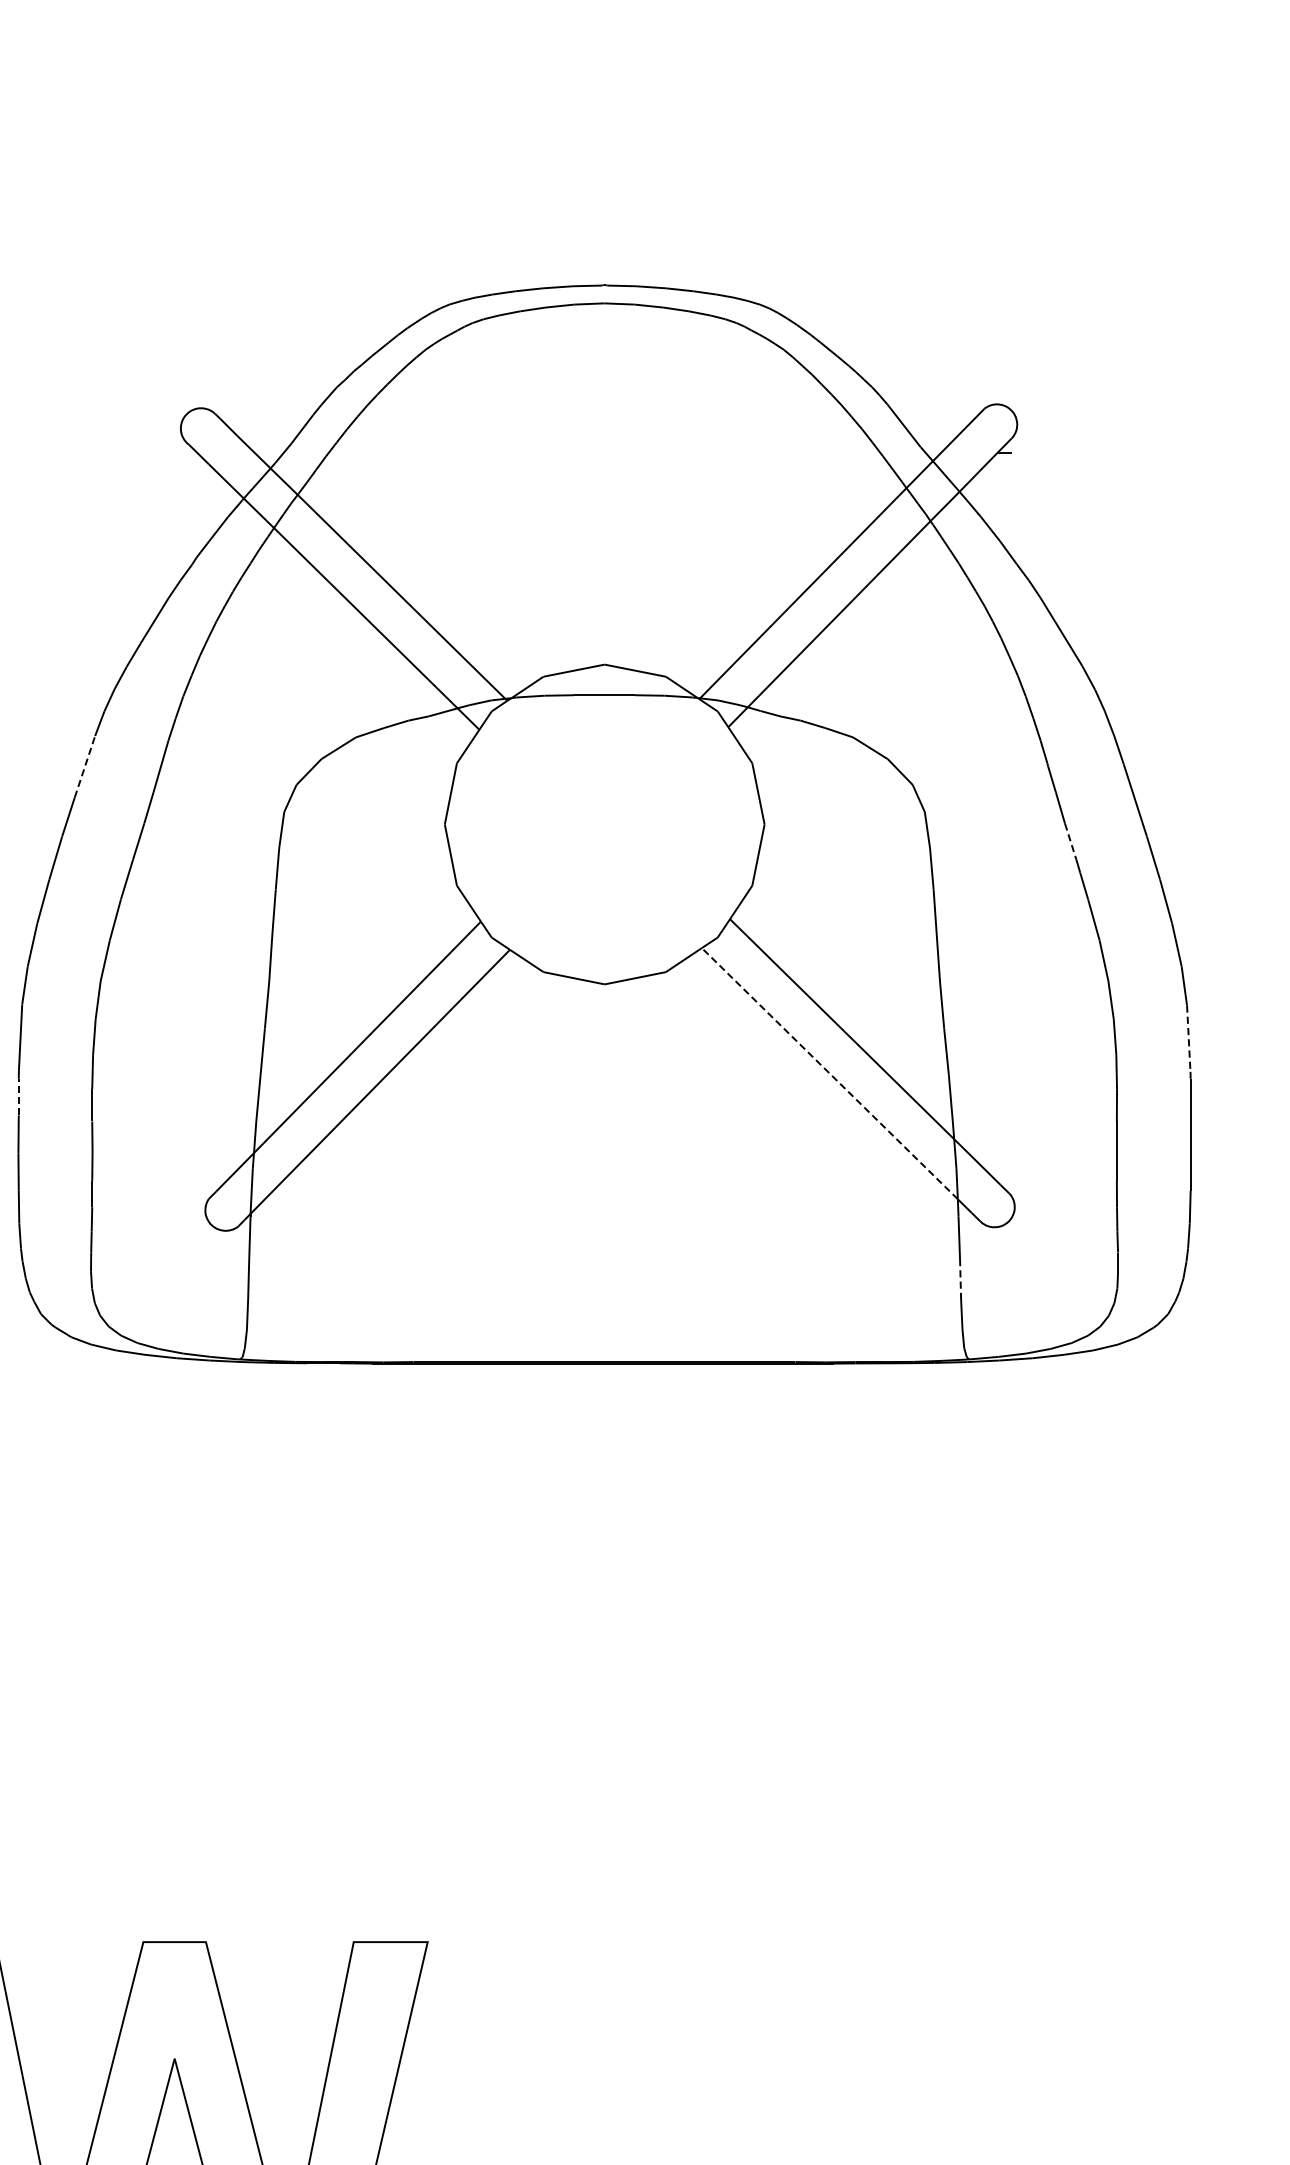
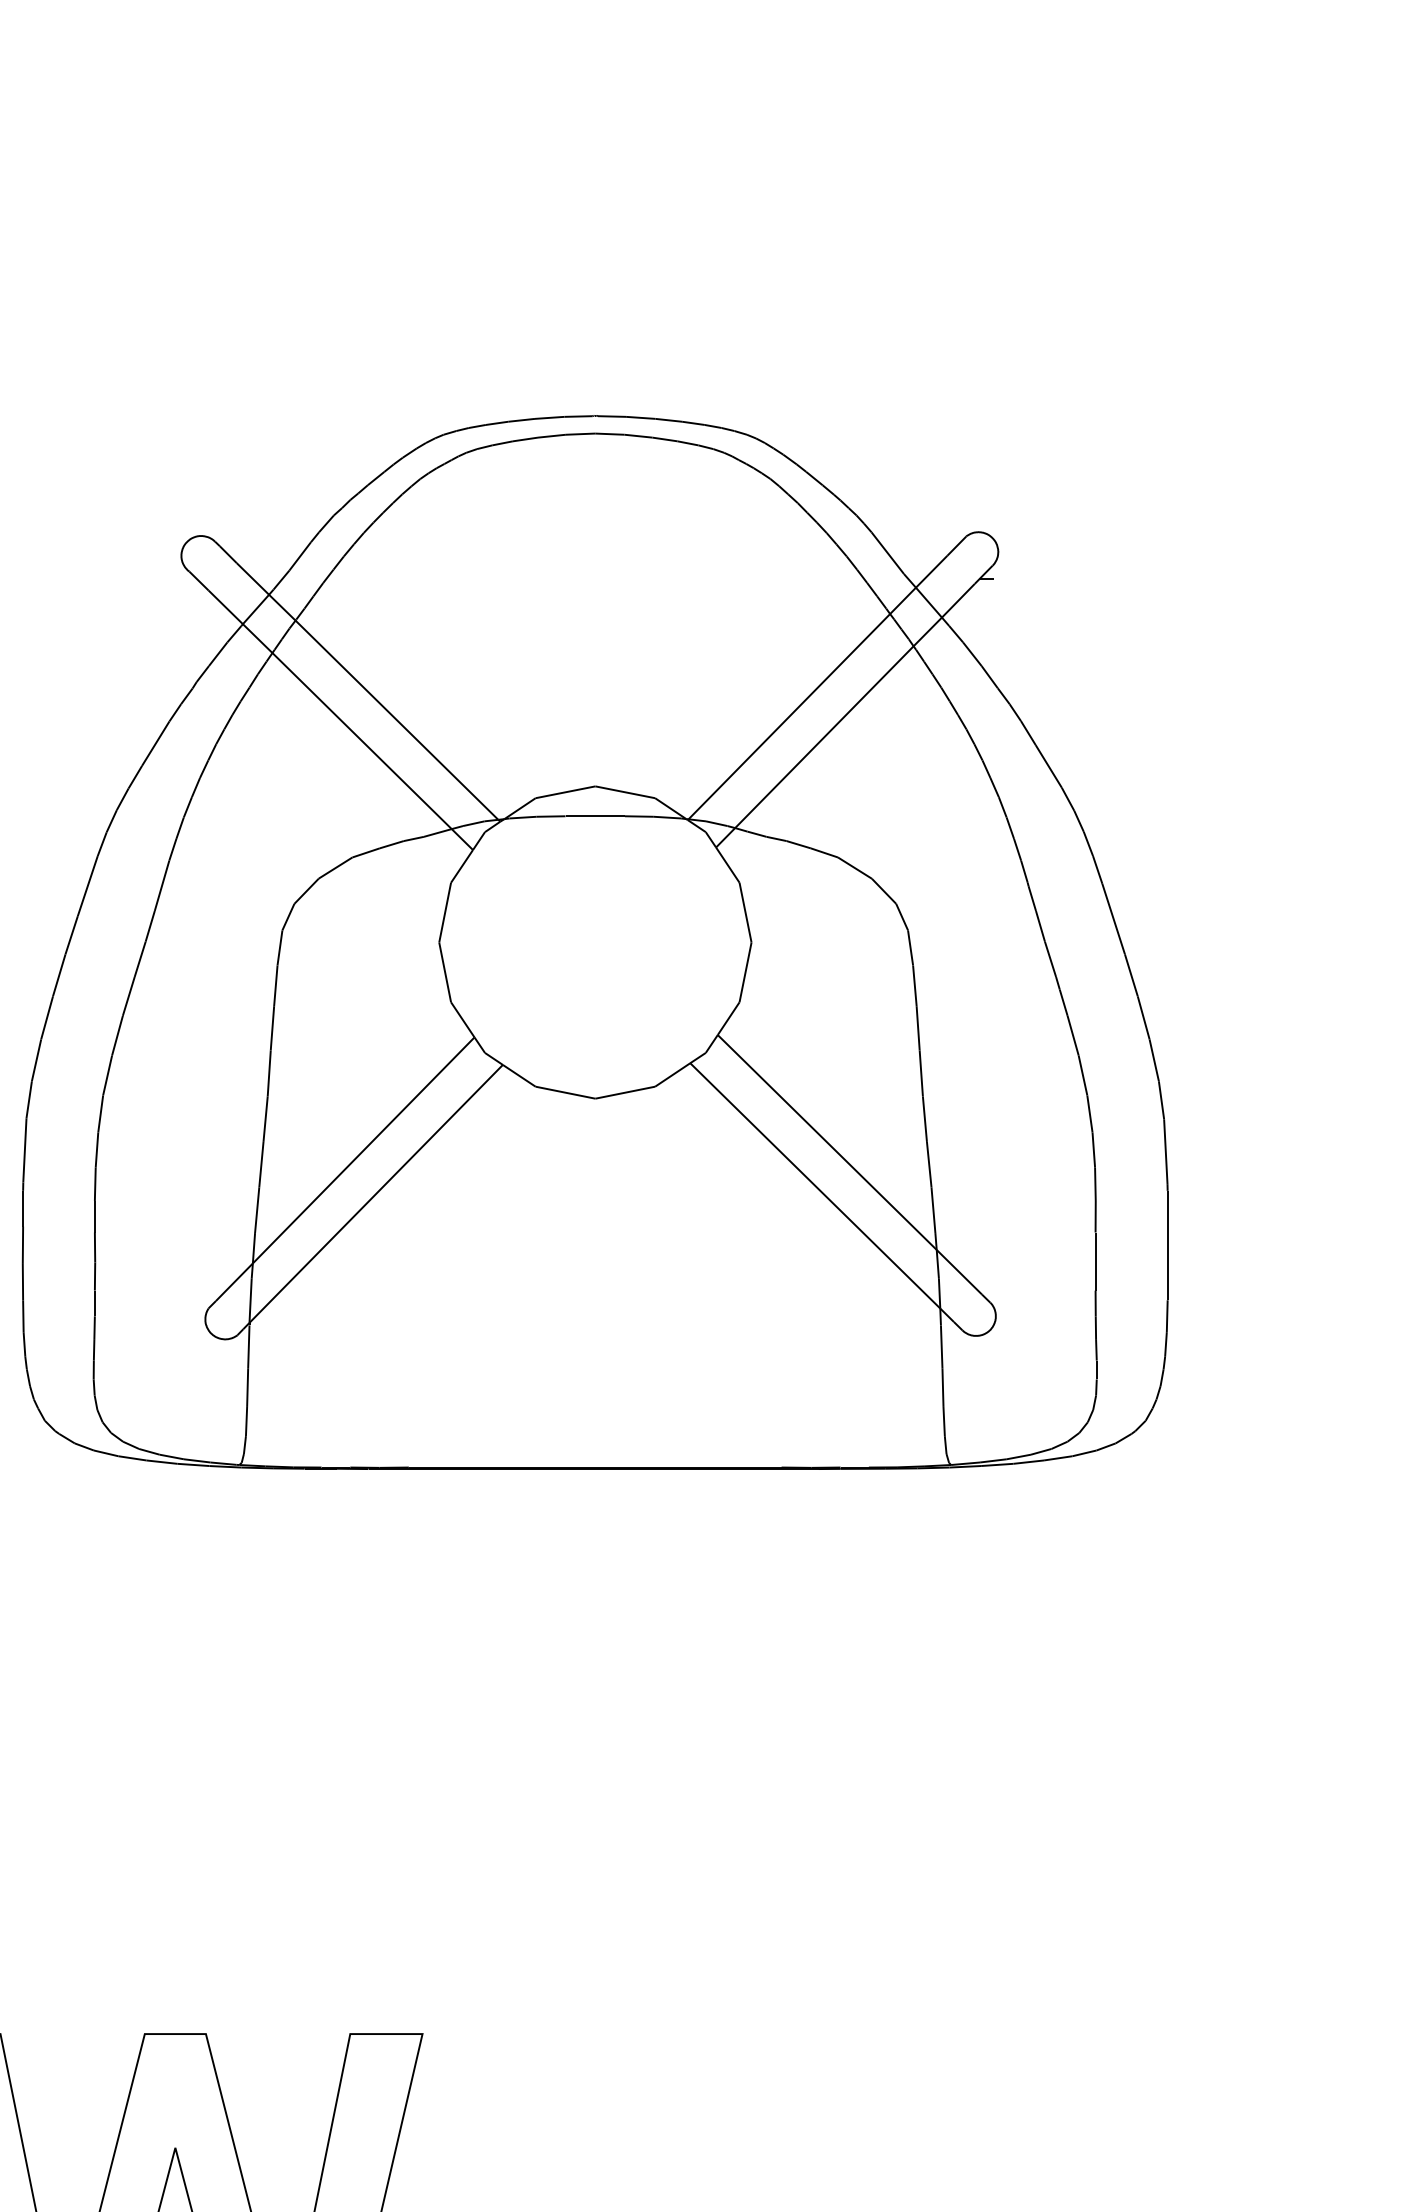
line: (84, 767) -> (87, 886), dashed -> solid
line: (1070, 841) -> (1050, 959), dashed -> solid
line: (1188, 1039) -> (1165, 1152), dashed -> solid
line: (829, 1073) -> (814, 1185), dashed -> solid
line: (19, 1096) -> (23, 1208), dashed -> solid
line: (960, 1280) -> (942, 1387), dashed -> solid

